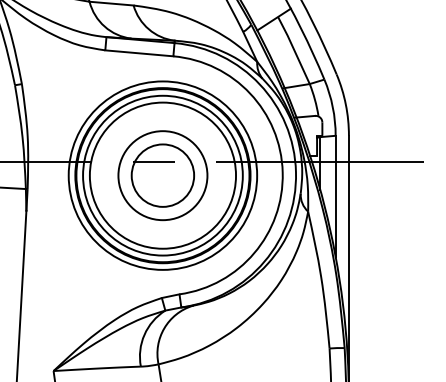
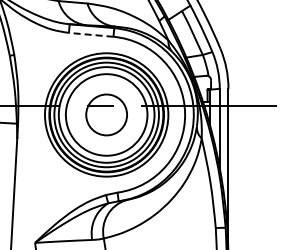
line: (138, 52) -> (90, 34), solid -> dashed
circle: (162, 174) -> (106, 114), size x1.4

